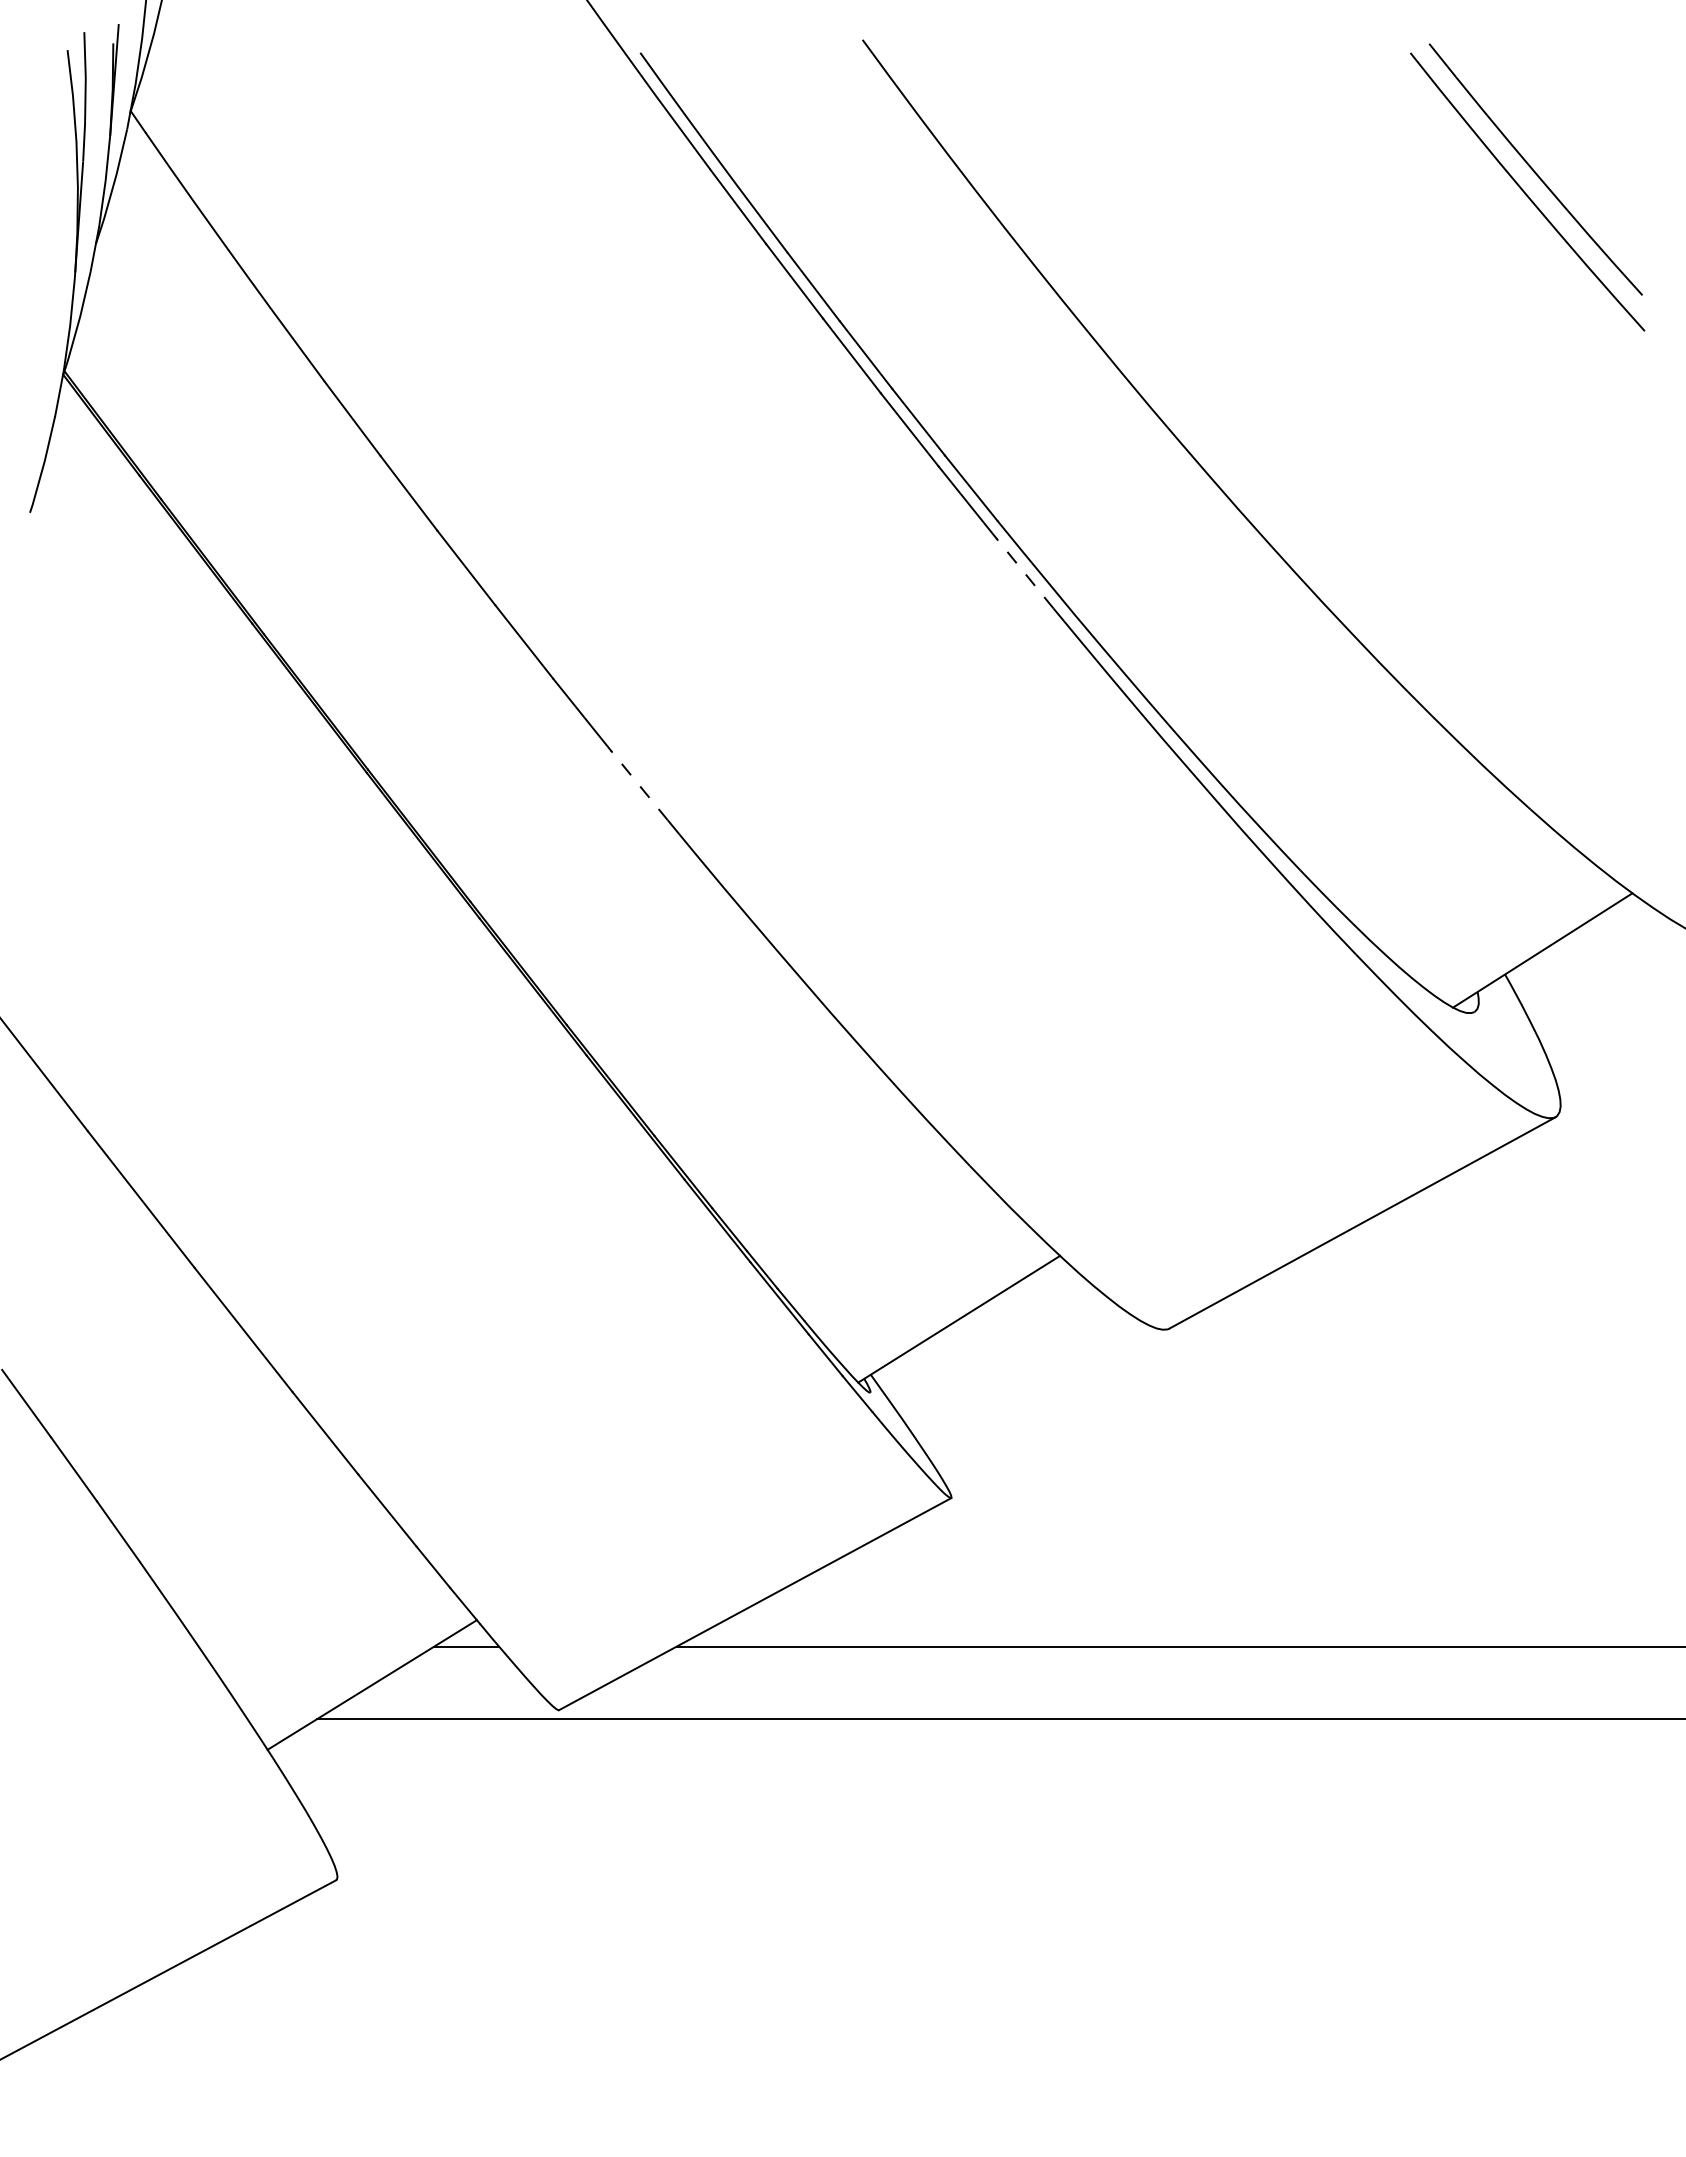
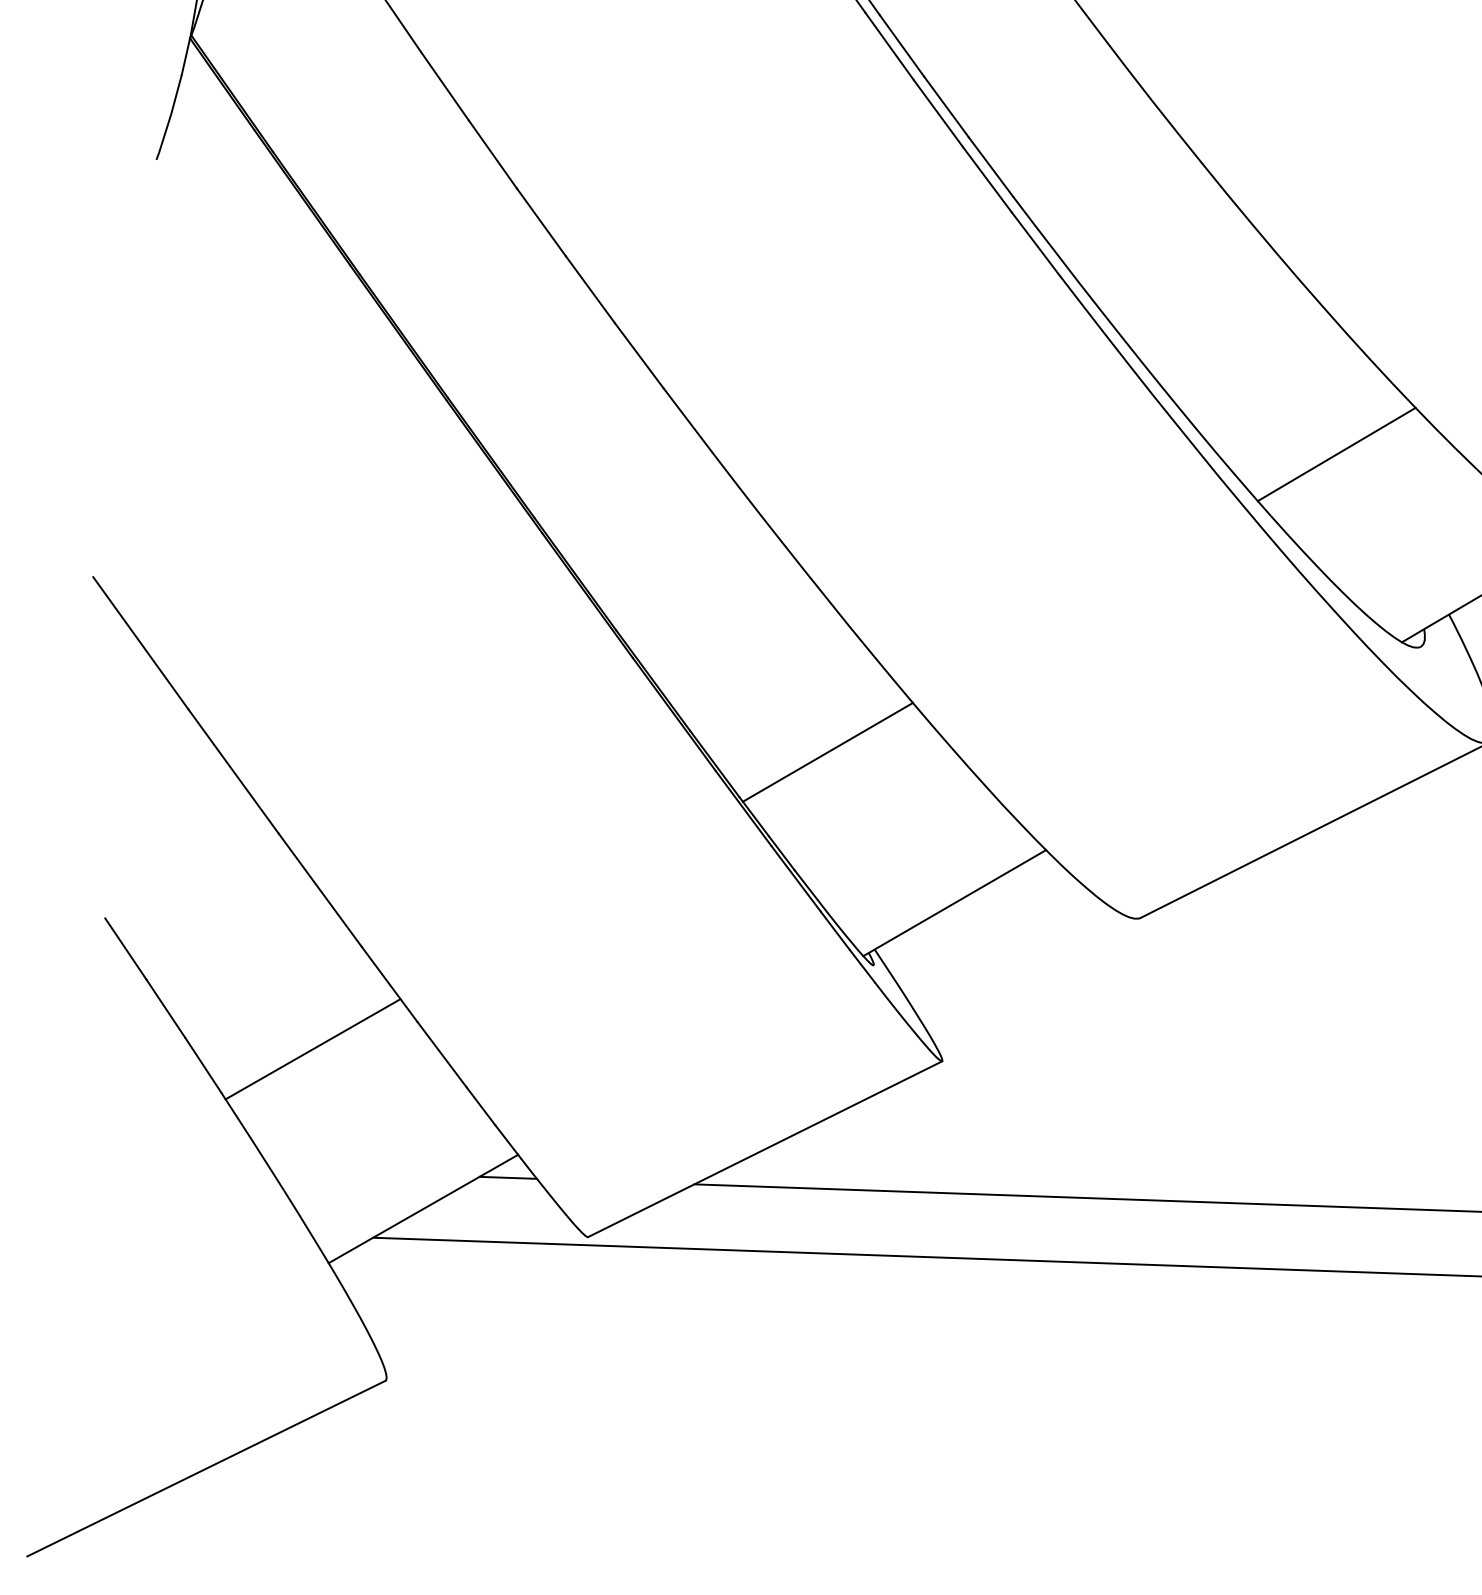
line: (1024, 573) -> (1035, 244), dashed -> solid
line: (639, 785) -> (688, 420), dashed -> solid
line: (1372, 798) -> (1337, 454), added
line: (810, 1154) -> (828, 752), added
line: (241, 1509) -> (312, 1049), added

